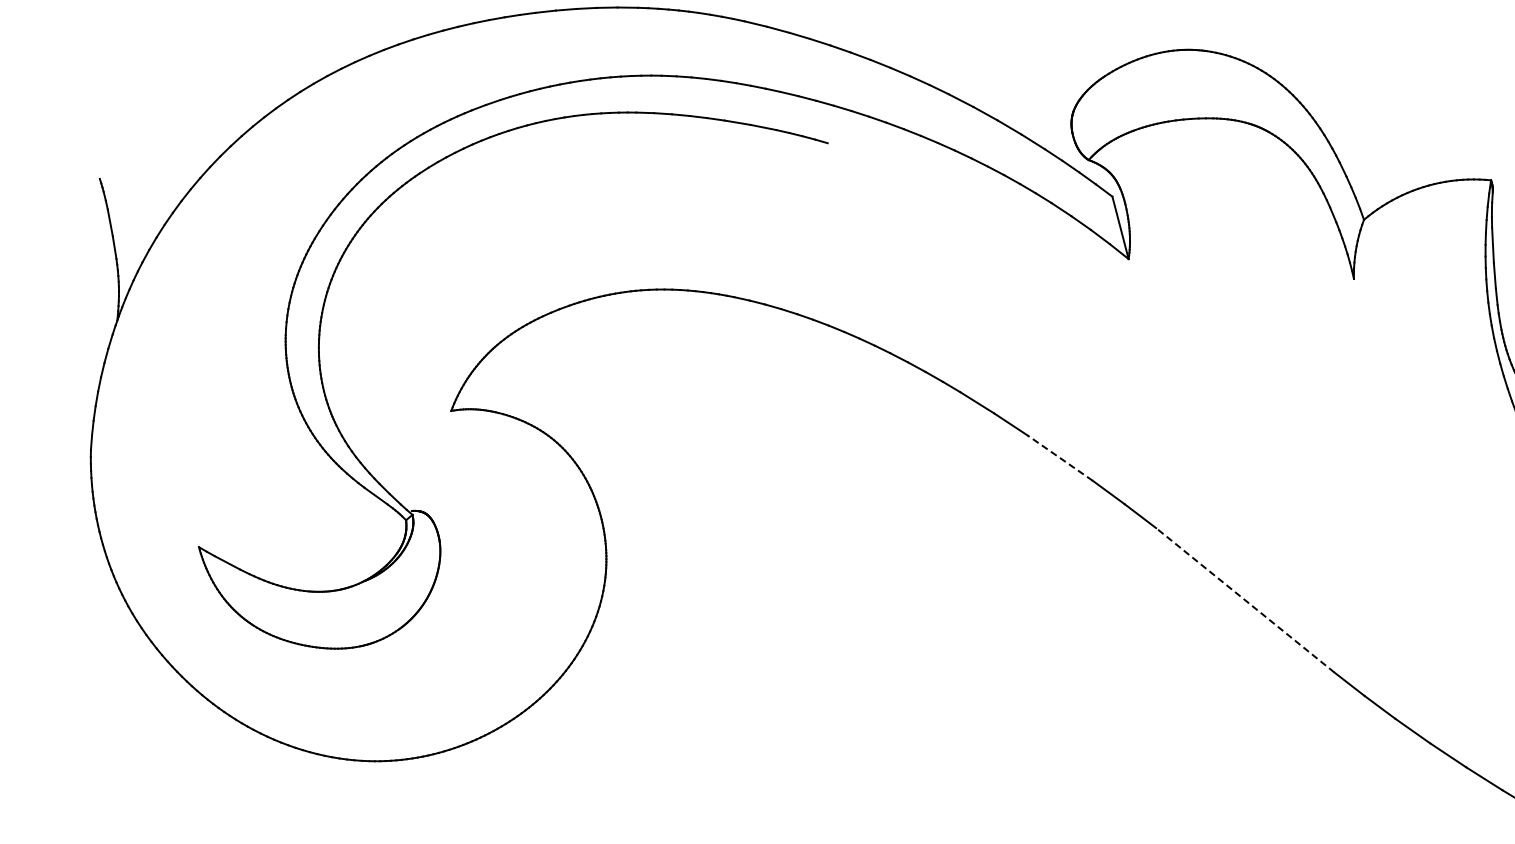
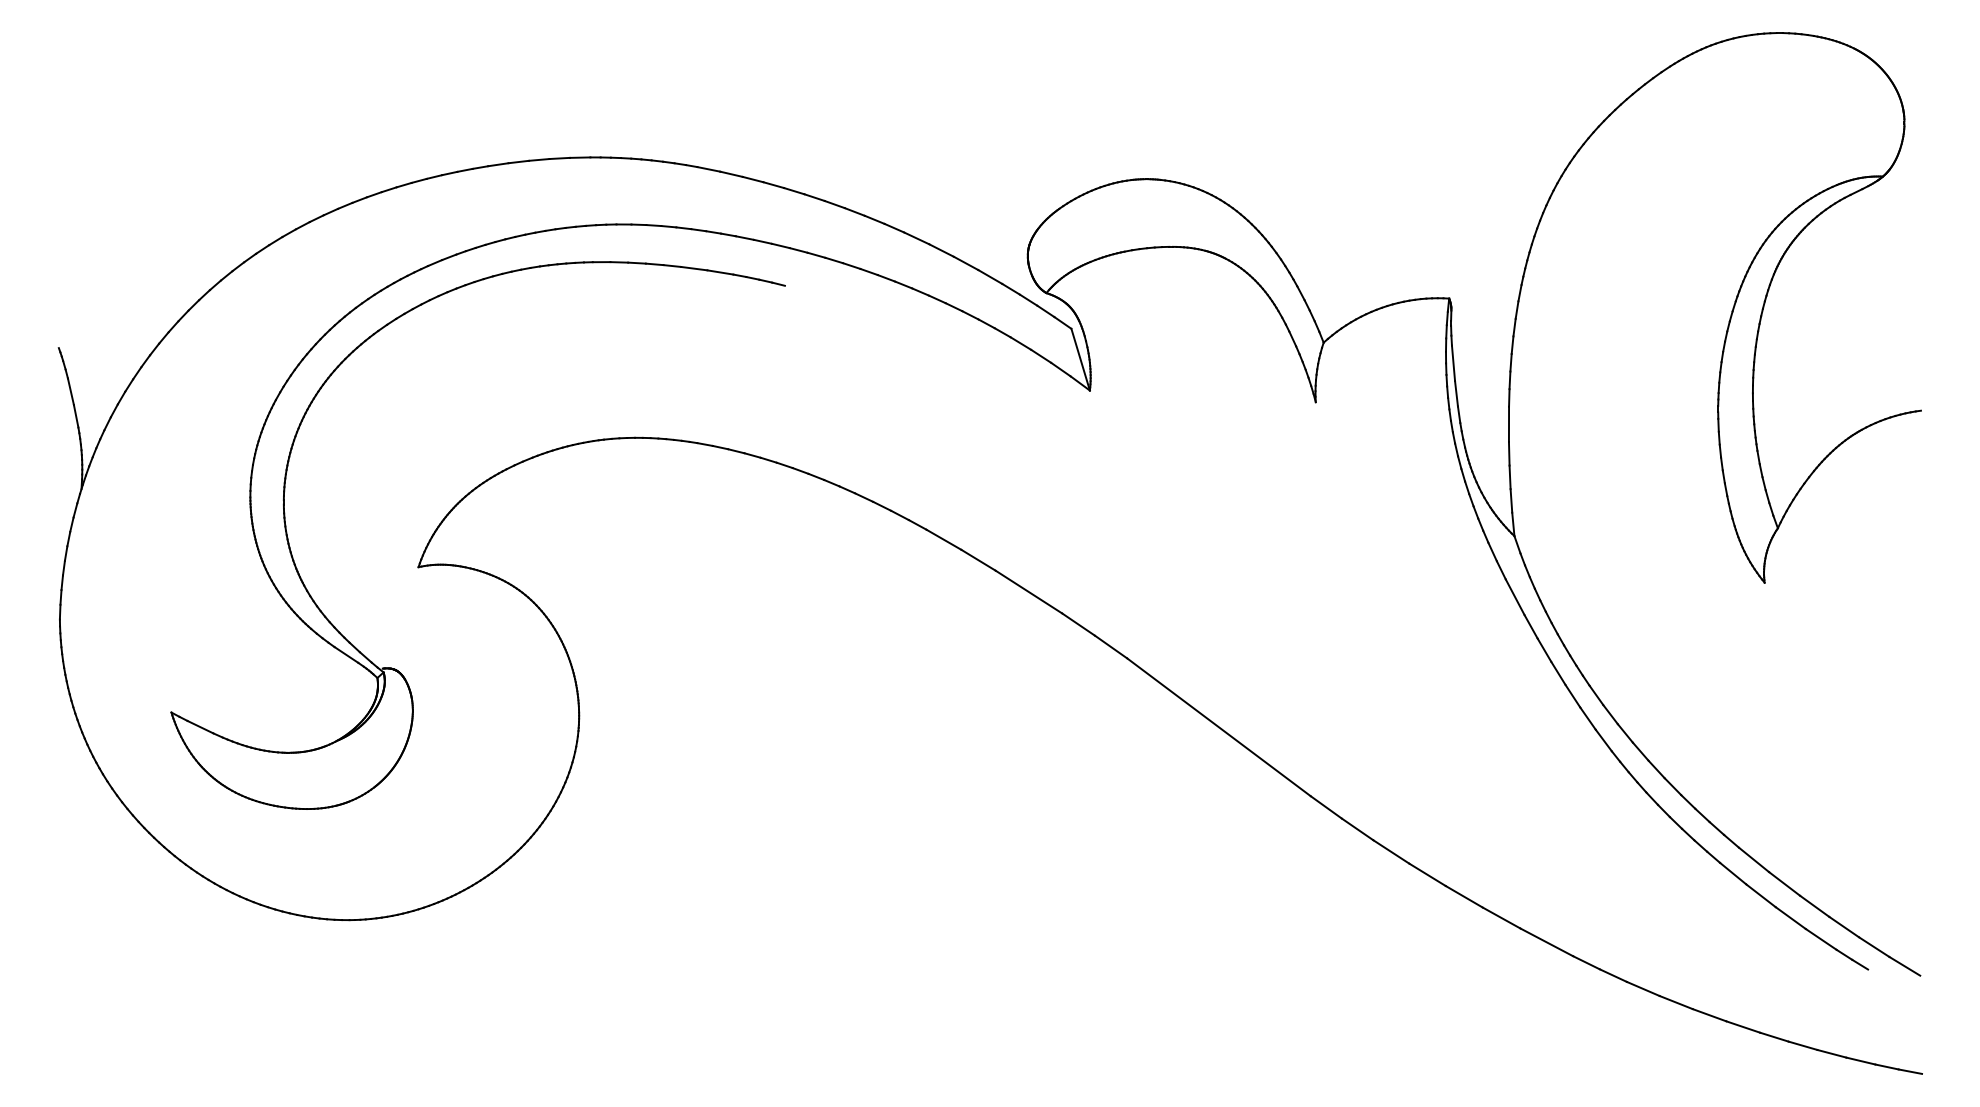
line: (1059, 458) -> (1028, 592), dashed -> solid
line: (1245, 600) -> (1219, 727), dashed -> solid

